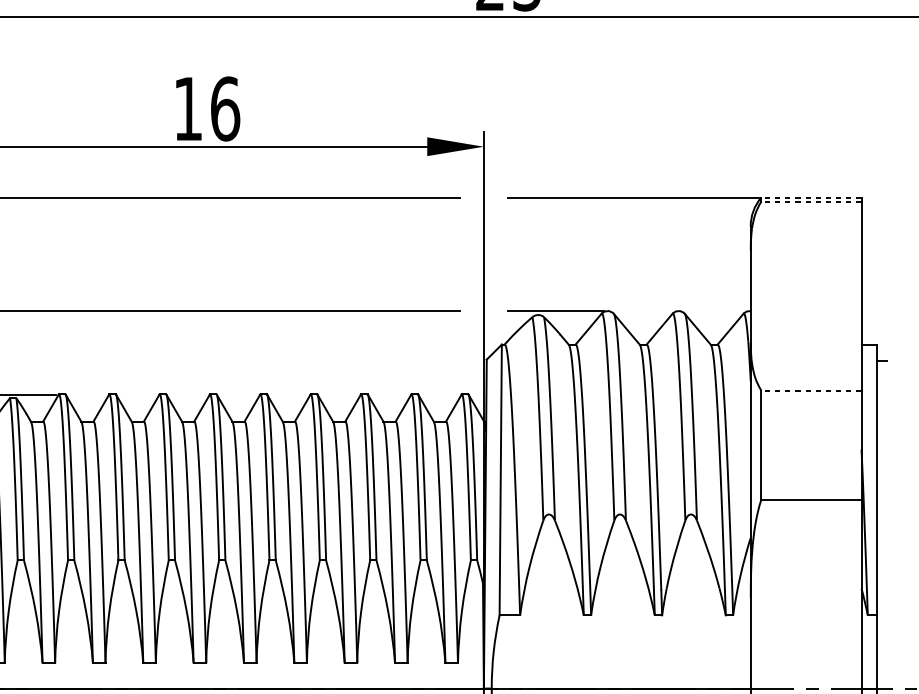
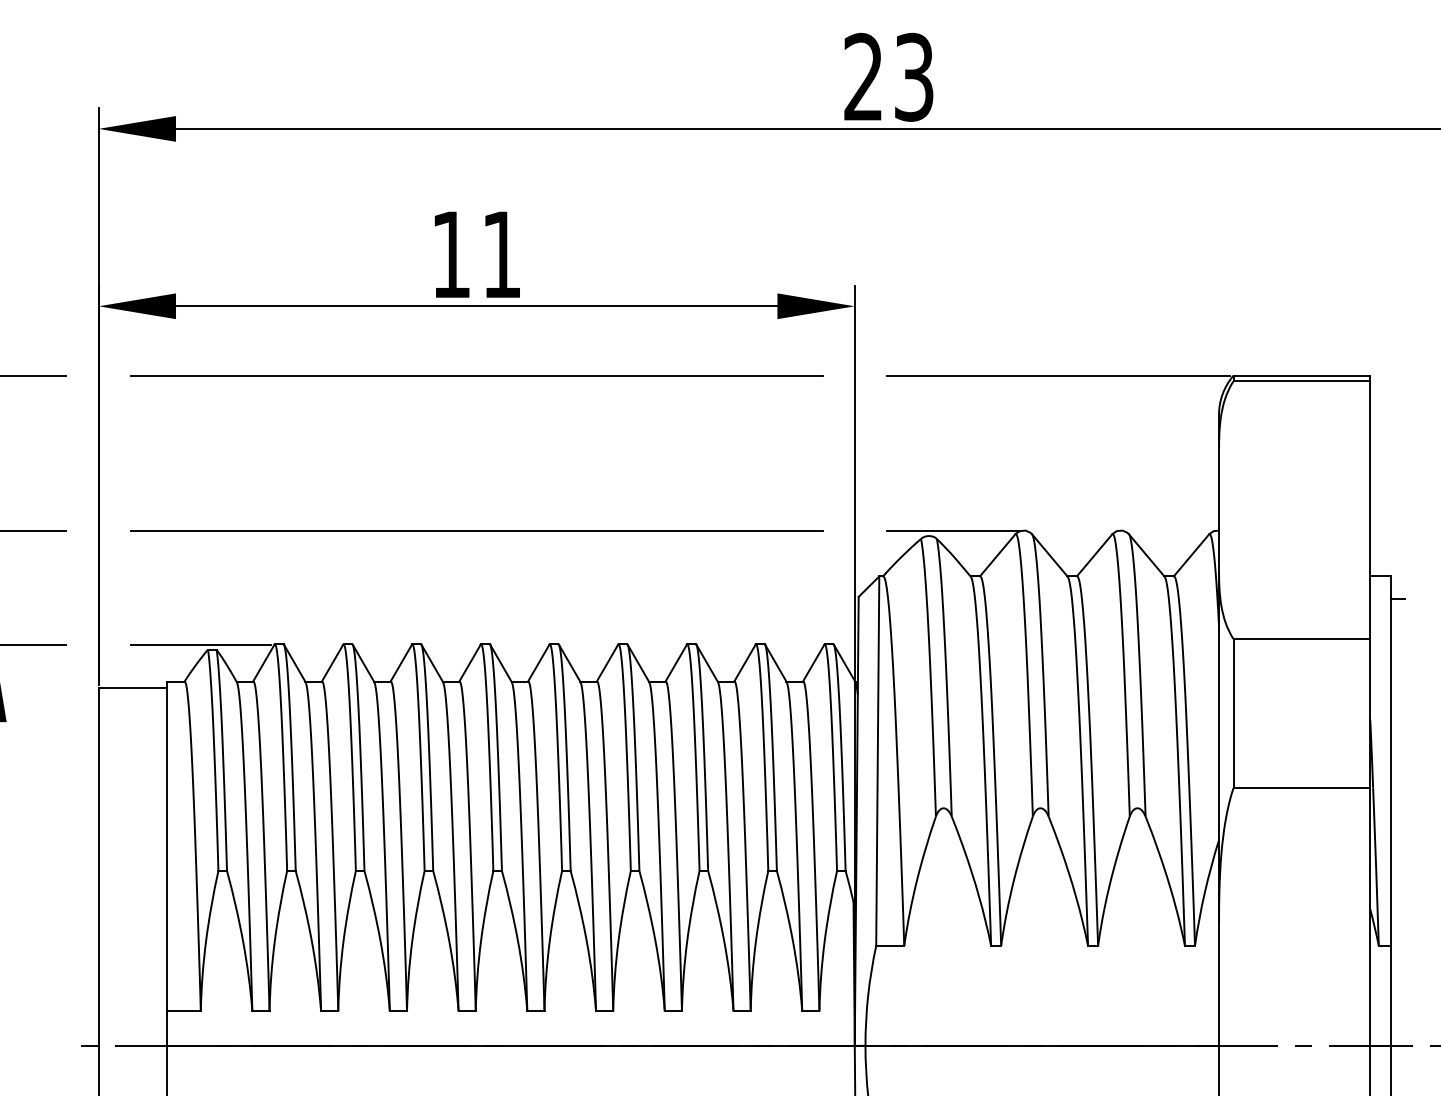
text: (225, 108) -> (502, 254), 16 -> 11
line: (811, 197) -> (1301, 375), dashed -> solid
line: (811, 201) -> (1301, 381), dashed -> solid
line: (811, 390) -> (1301, 639), dashed -> solid

